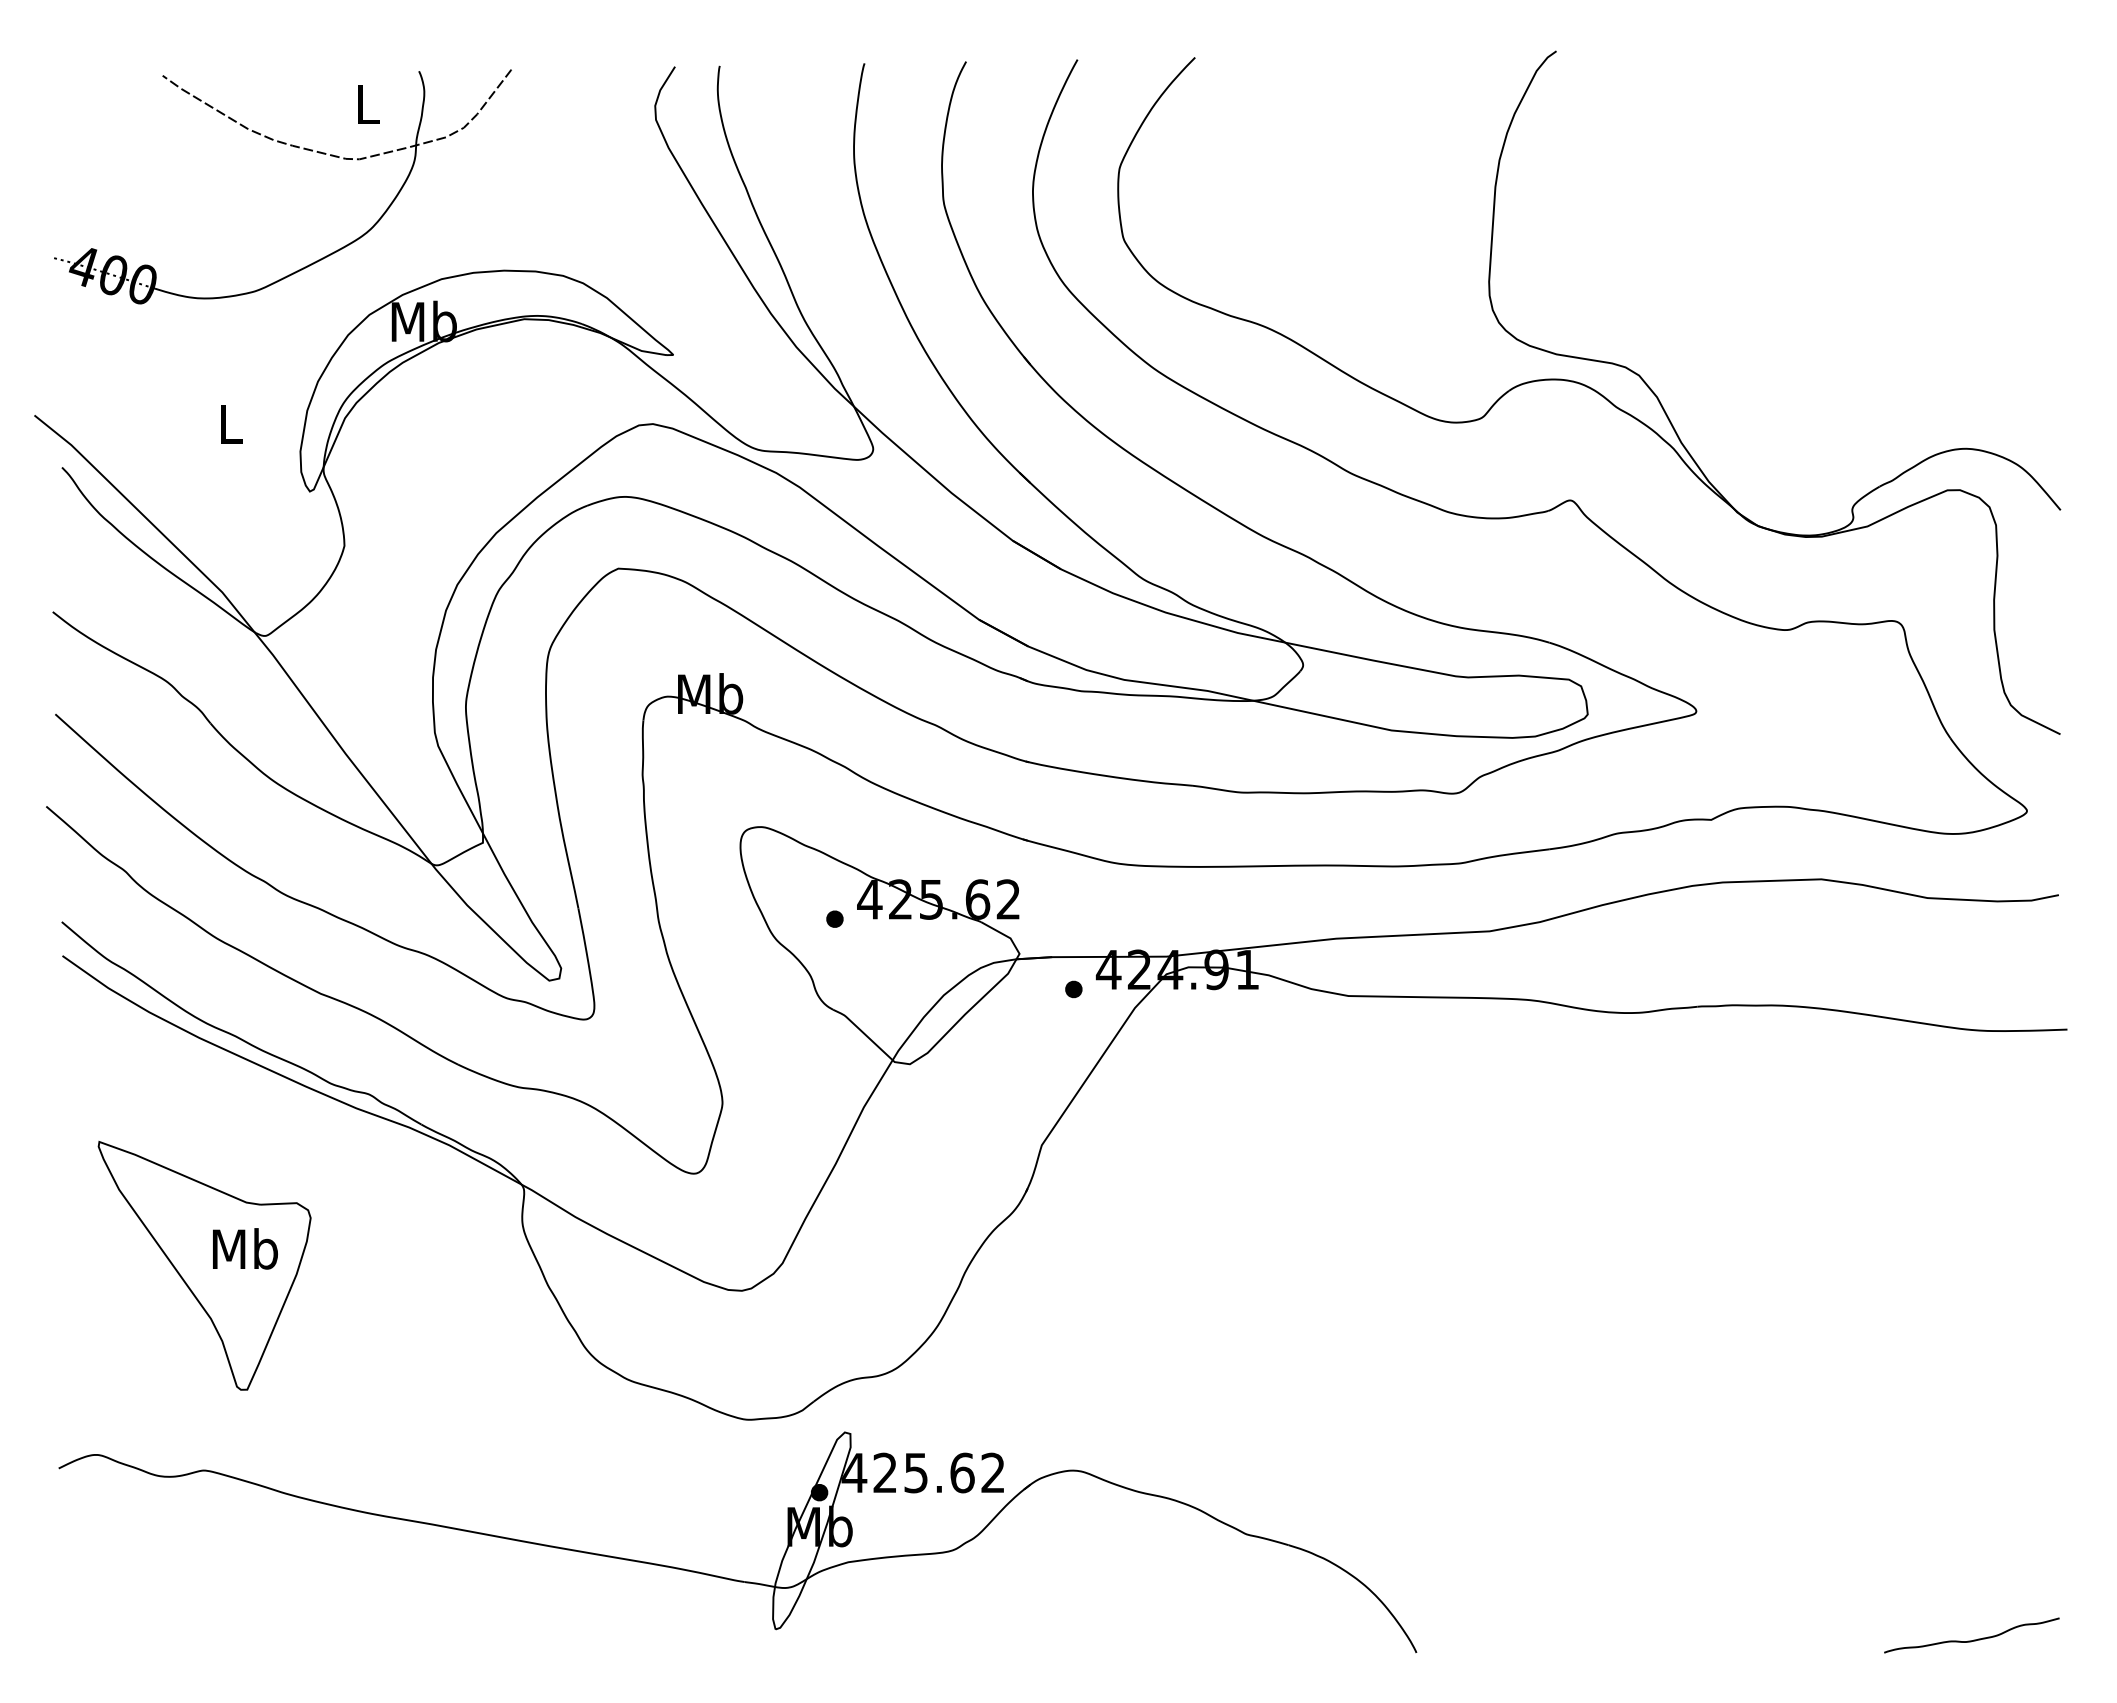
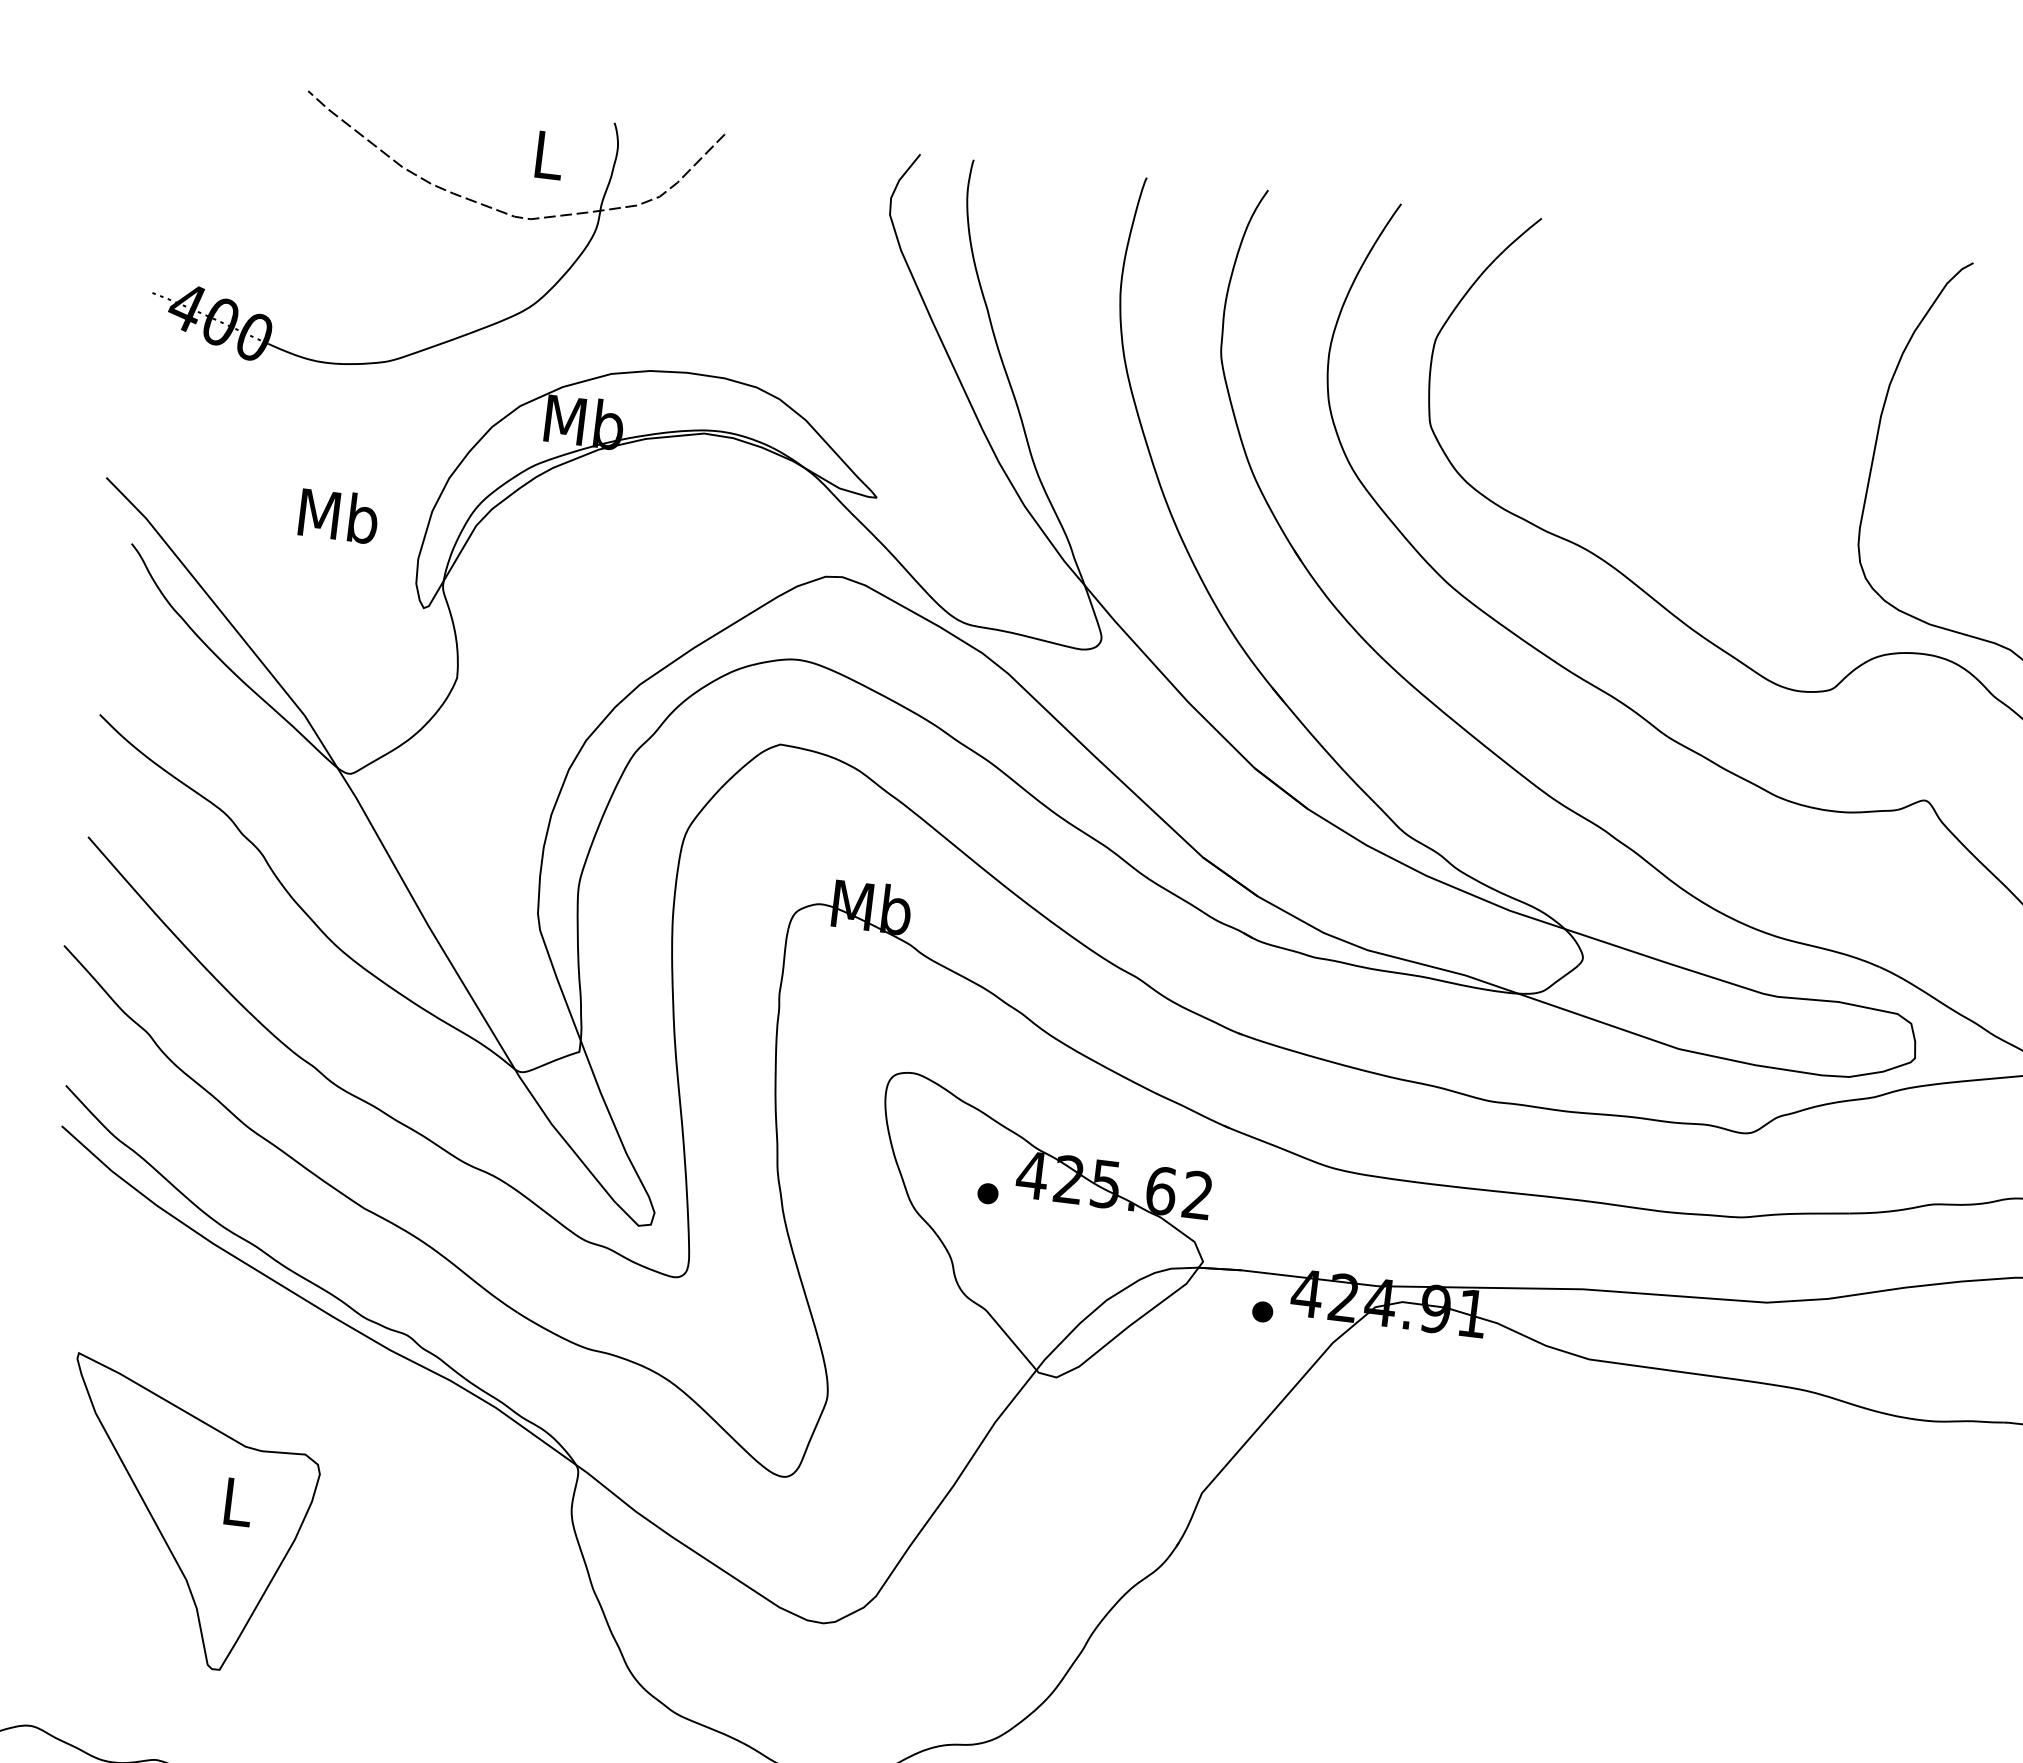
text: (230, 423) -> (338, 515), L -> Mb
text: (245, 1248) -> (237, 1501), Mb -> L

